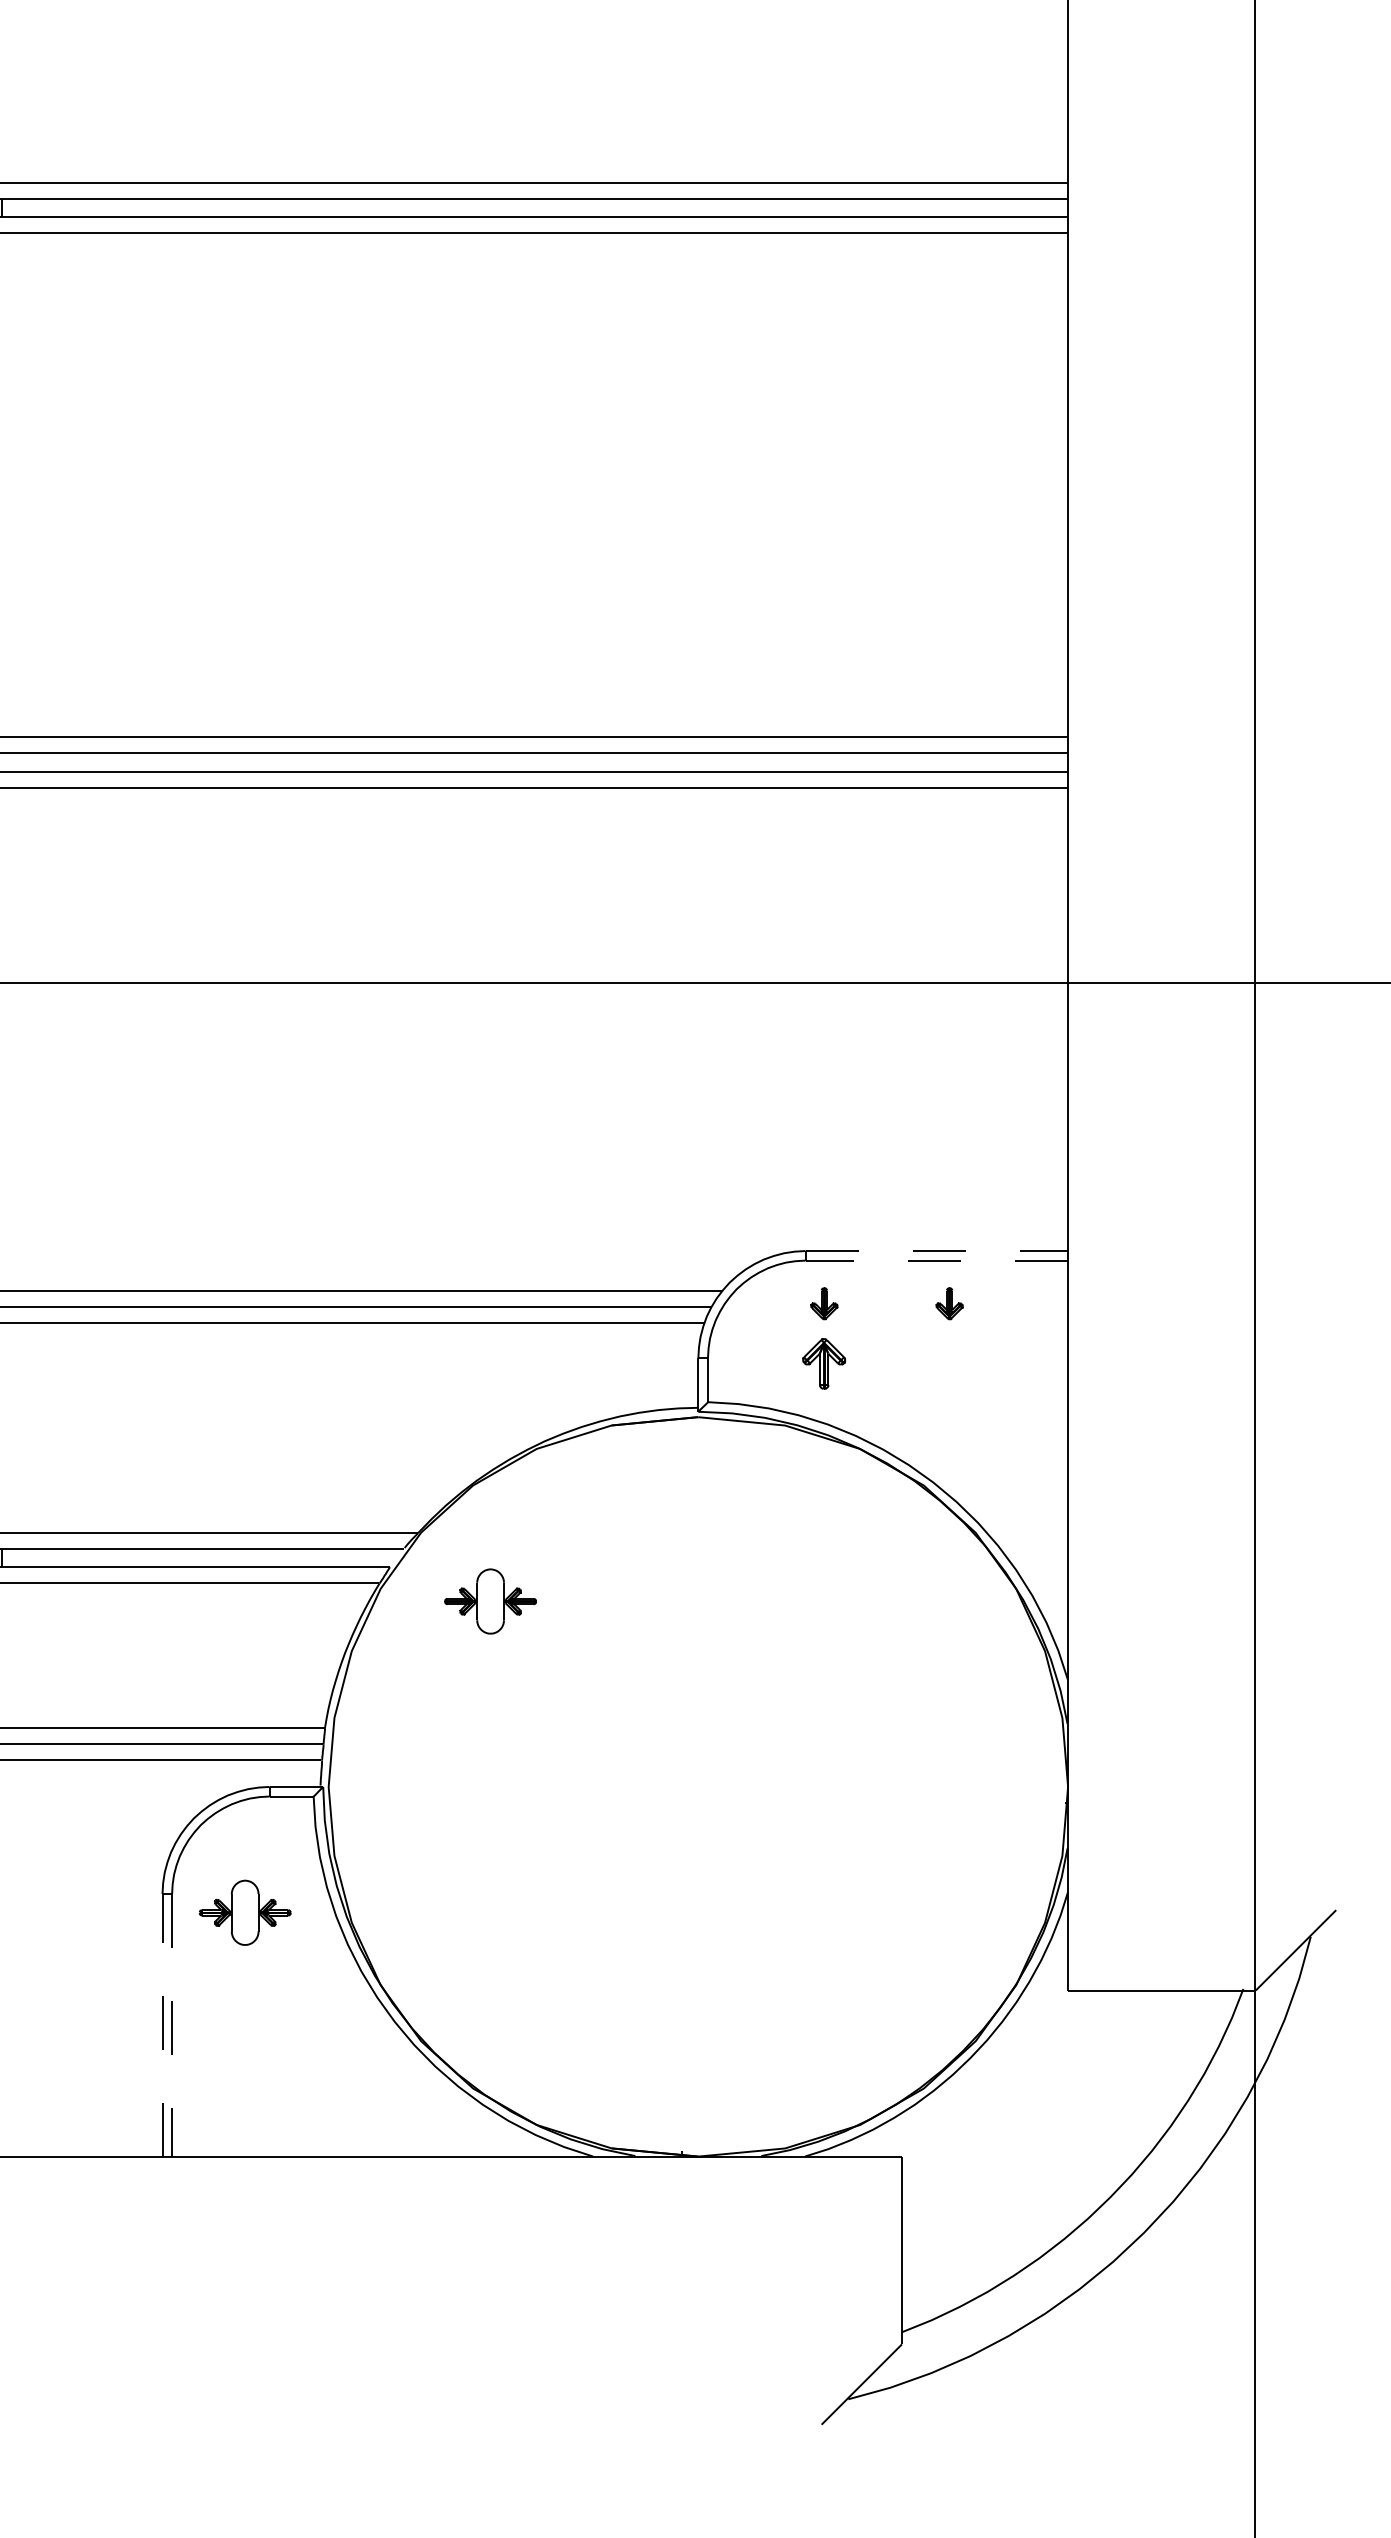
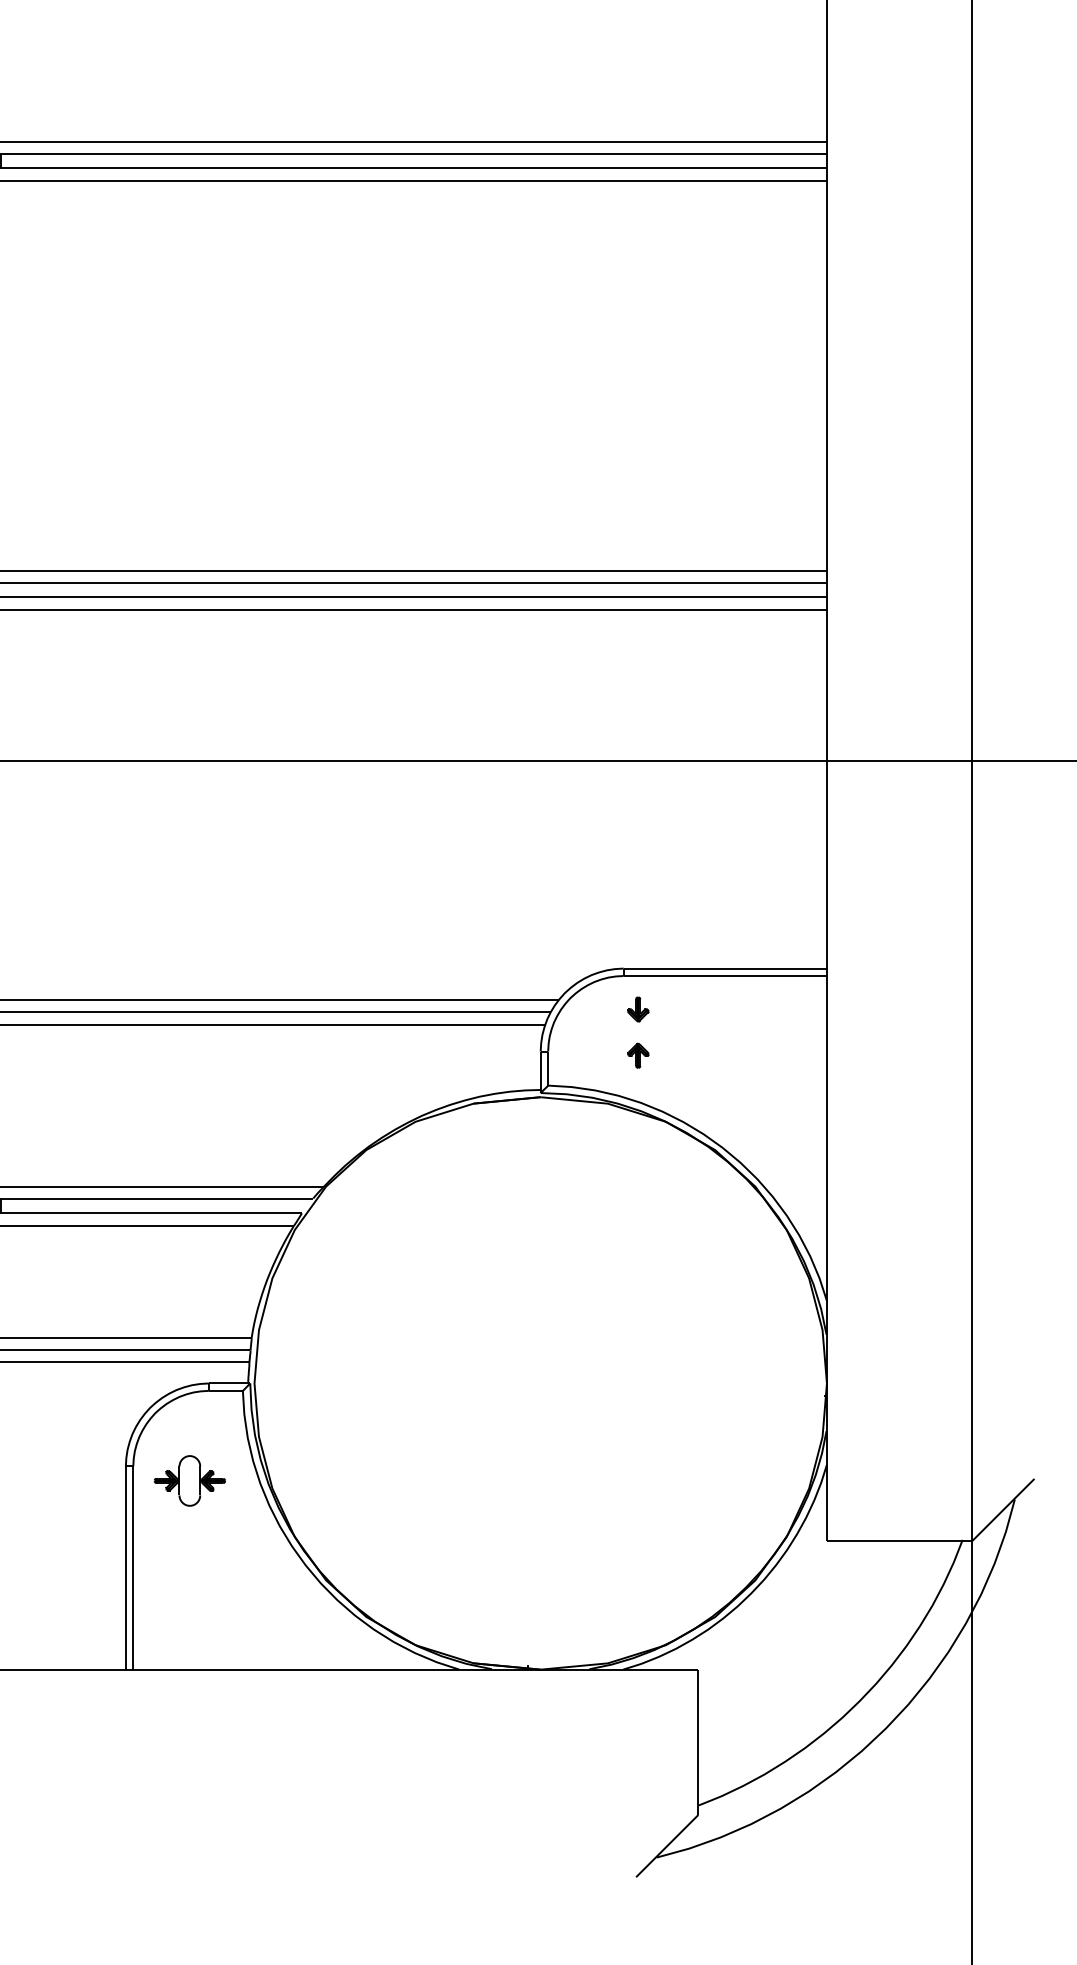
line: (937, 1250) -> (725, 968), dashed -> solid
line: (937, 1261) -> (725, 976), dashed -> solid
part: (949, 1303) -> (735, 1009), removed
part: (824, 1363) -> (638, 1055), size x0.62
part: (490, 1600) -> (379, 1239), removed
line: (162, 2025) -> (125, 1568), dashed -> solid
line: (172, 2025) -> (133, 1568), dashed -> solid

